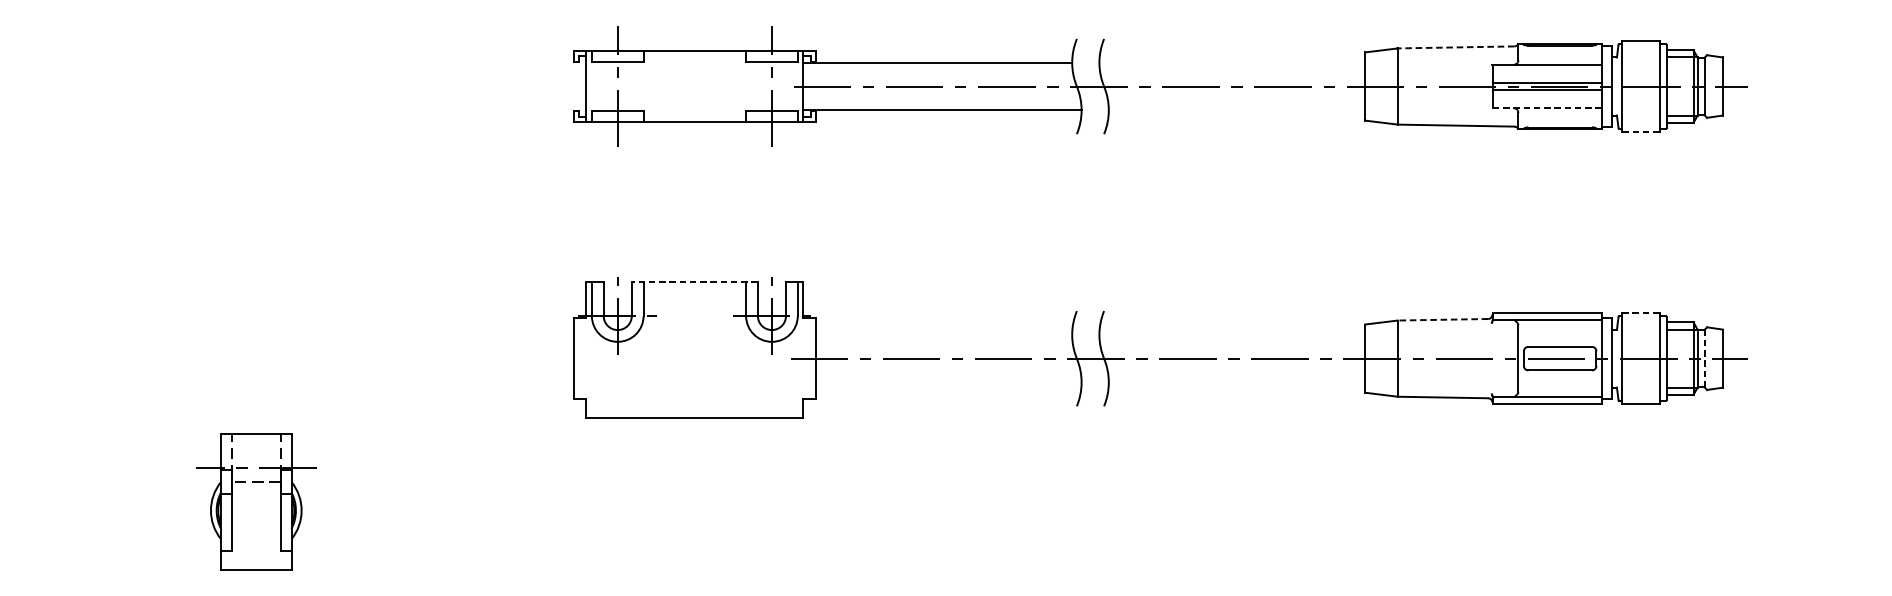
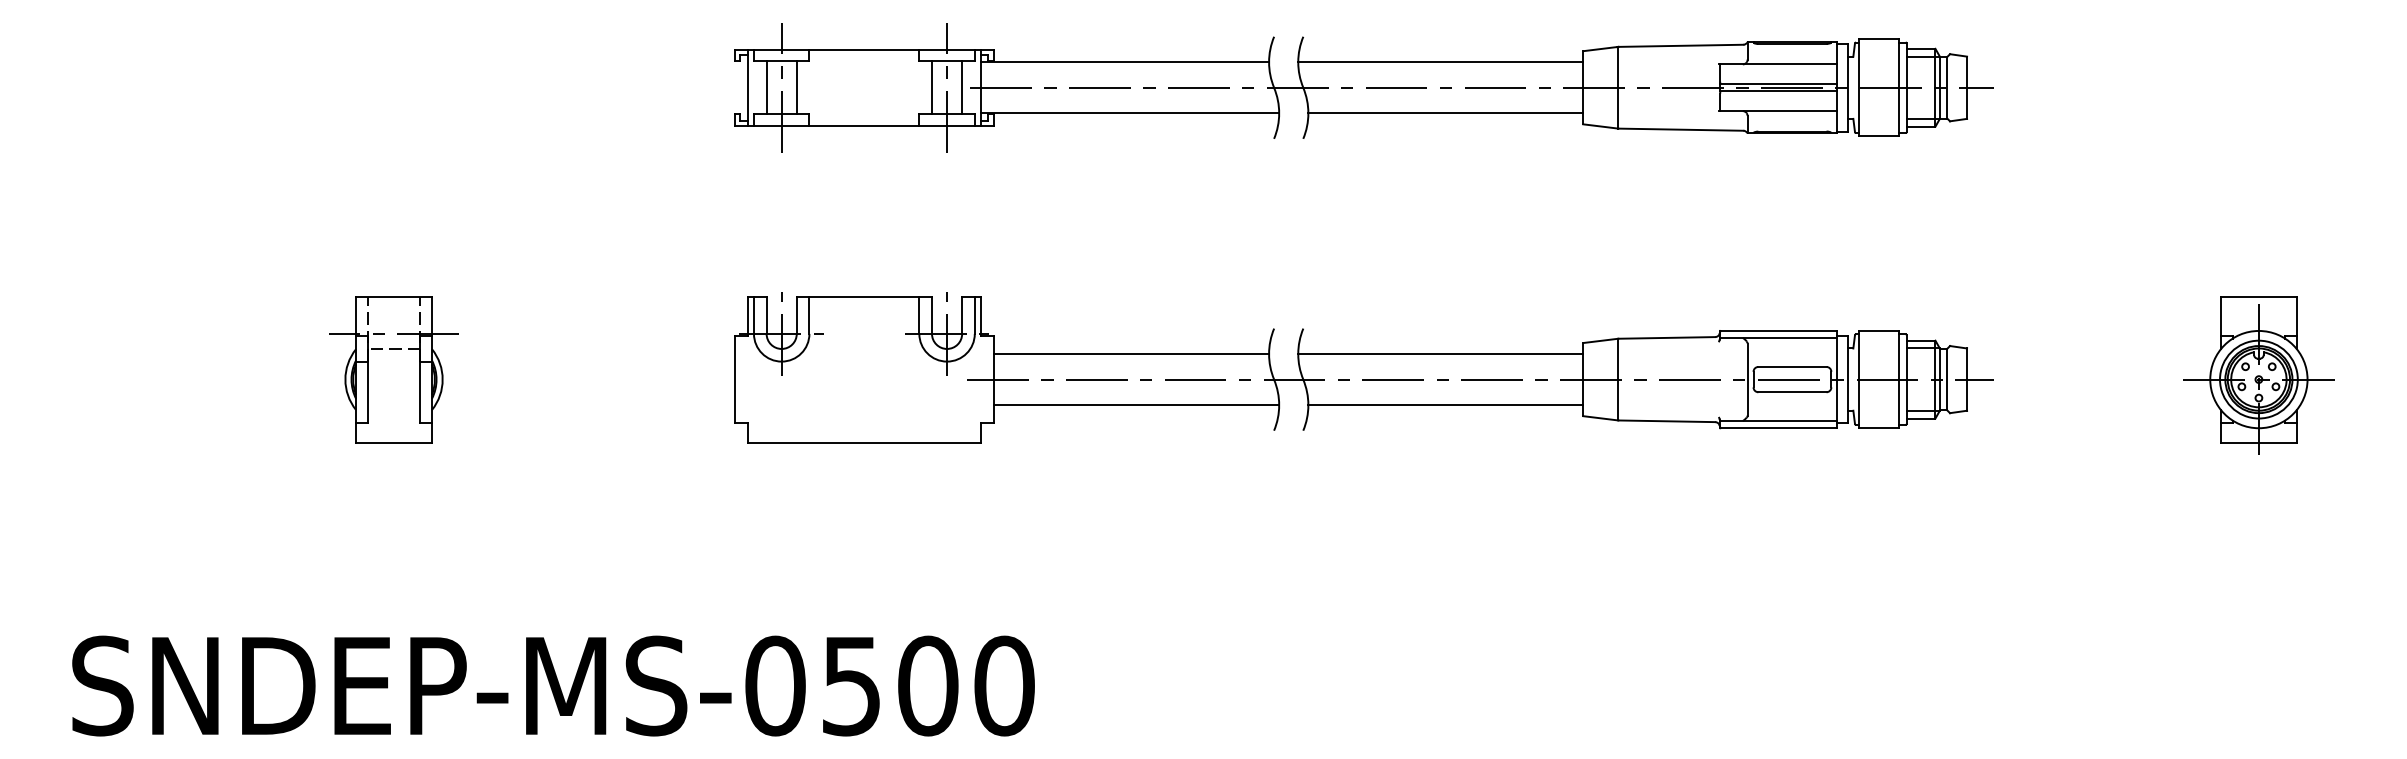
line: (1455, 47) -> (1680, 45), dashed -> solid
line: (1232, 62) -> (1440, 62), added
line: (603, 86) -> (766, 87), added
line: (631, 86) -> (796, 87), added
line: (758, 86) -> (932, 87), added
line: (786, 86) -> (962, 87), added
line: (1546, 108) -> (1777, 111), dashed -> solid
line: (1236, 110) -> (1445, 113), added
line: (1641, 131) -> (1879, 136), dashed -> solid
line: (694, 281) -> (864, 296), dashed -> solid
line: (1641, 312) -> (1879, 330), dashed -> solid
line: (1442, 319) -> (1666, 337), dashed -> solid
line: (943, 335) -> (1131, 354), added
line: (1232, 335) -> (1440, 354), added
line: (1704, 358) -> (1947, 379), dashed -> solid
line: (948, 381) -> (1136, 404), added
line: (1236, 381) -> (1445, 404), added
part: (255, 501) -> (393, 369), moved

